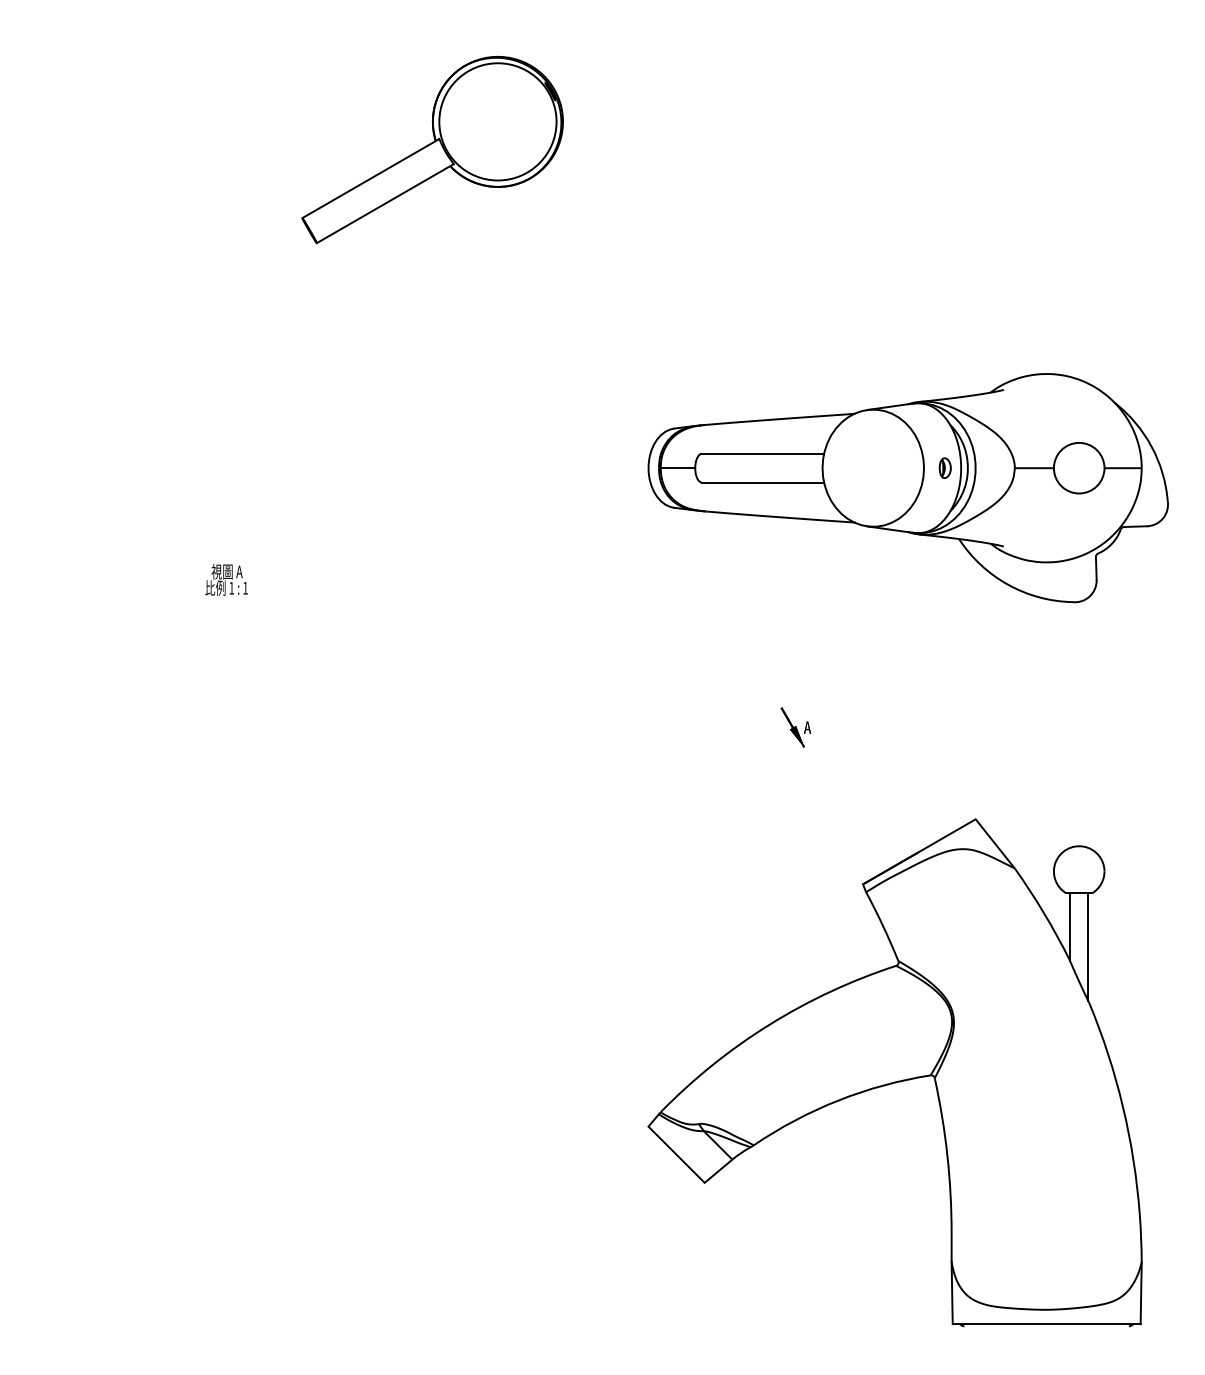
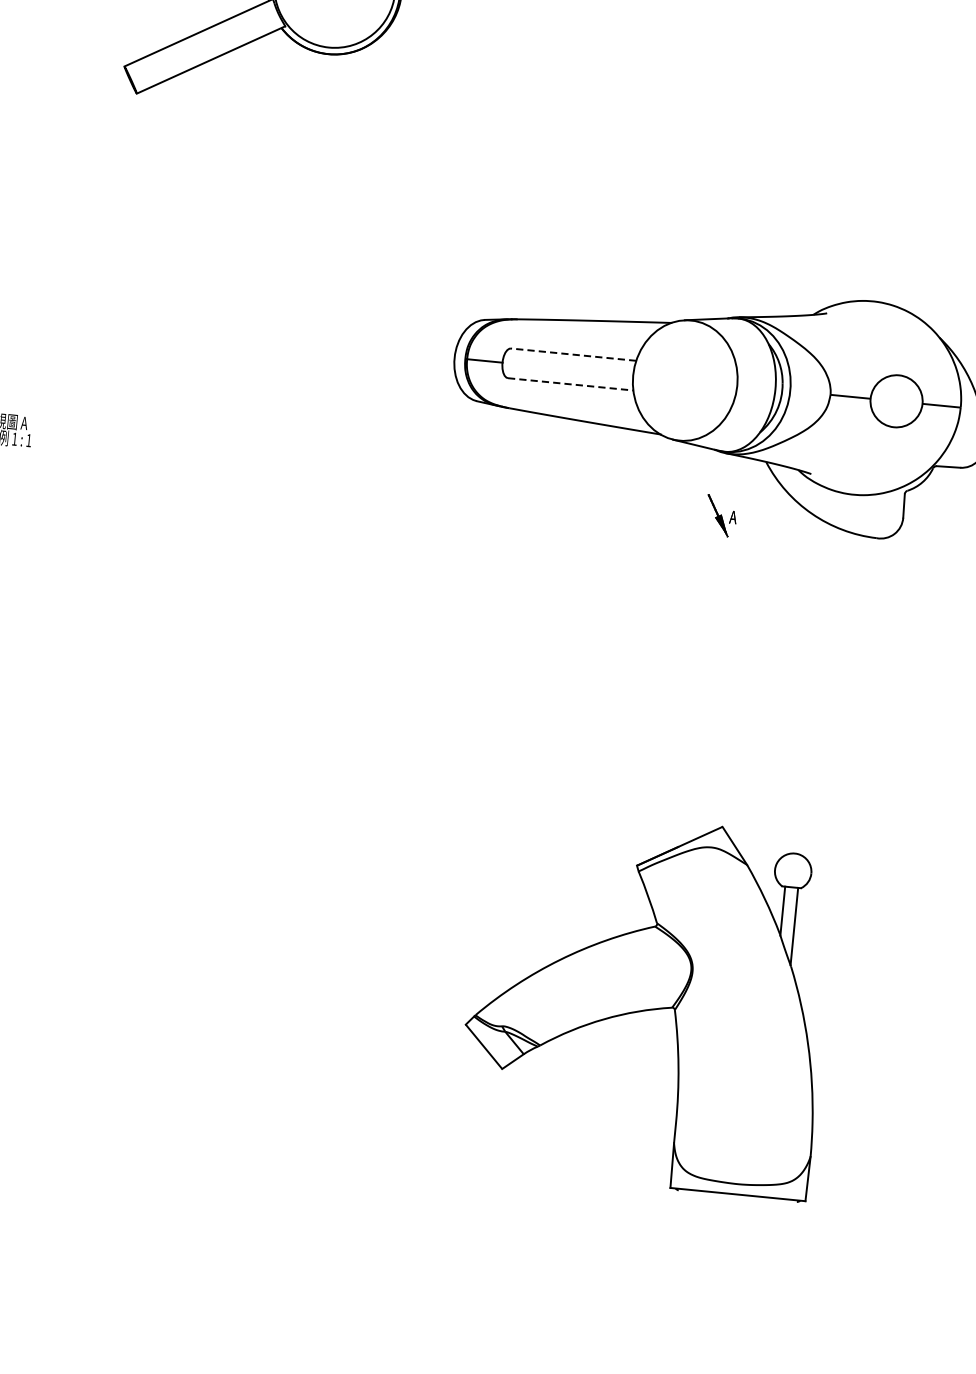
line: (762, 453) -> (573, 354), solid -> dashed
part: (944, 467) -> (758, 387), removed
line: (763, 482) -> (571, 384), solid -> dashed
part: (795, 727) -> (720, 515), moved
part: (894, 1072) -> (646, 1002), size x0.7

